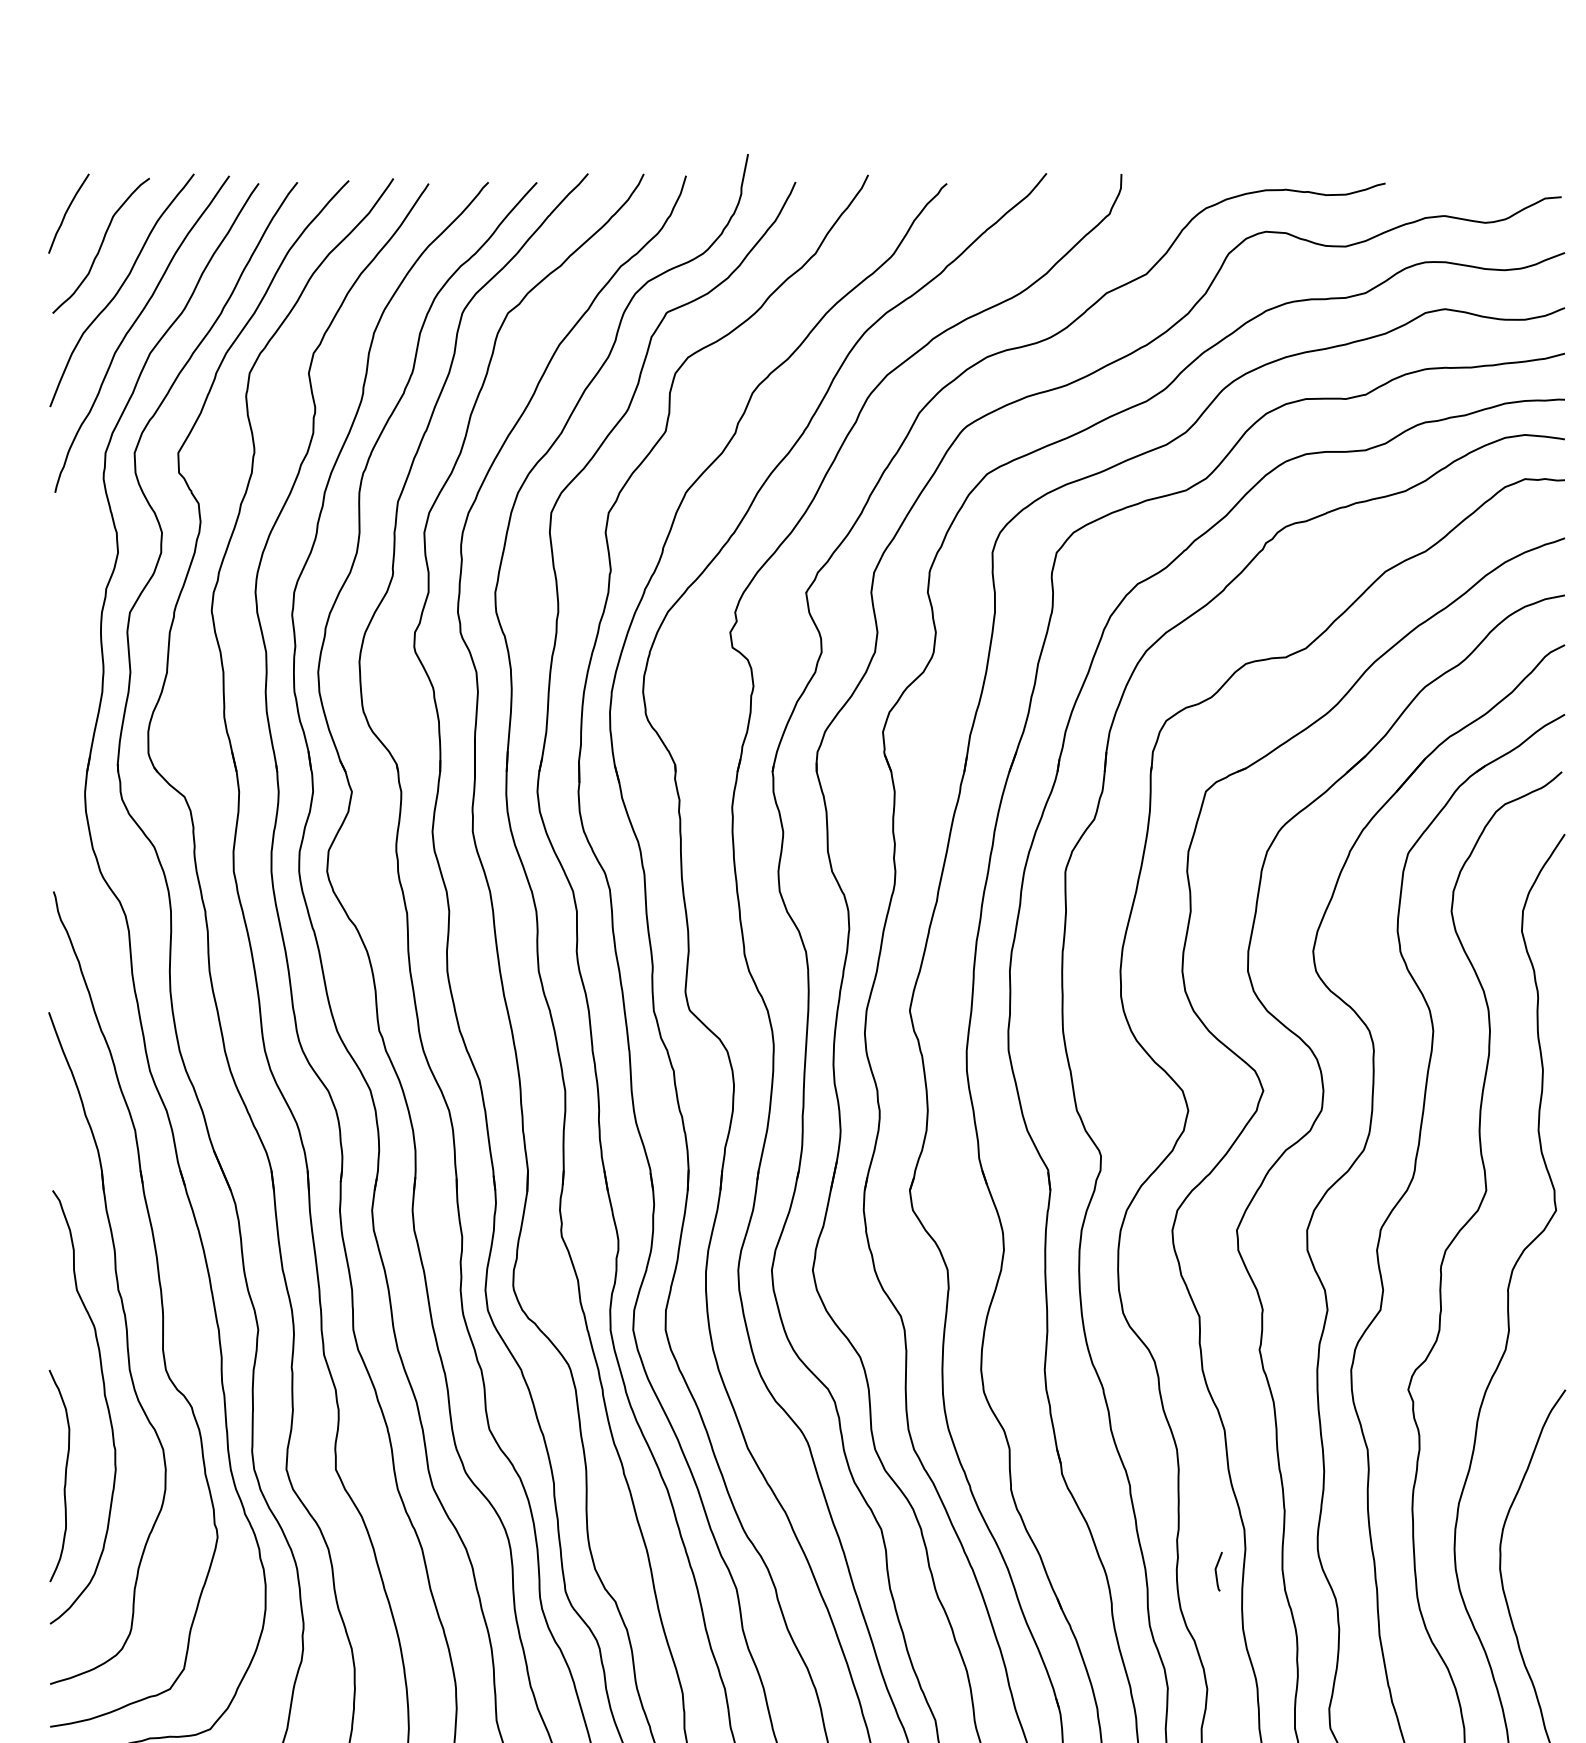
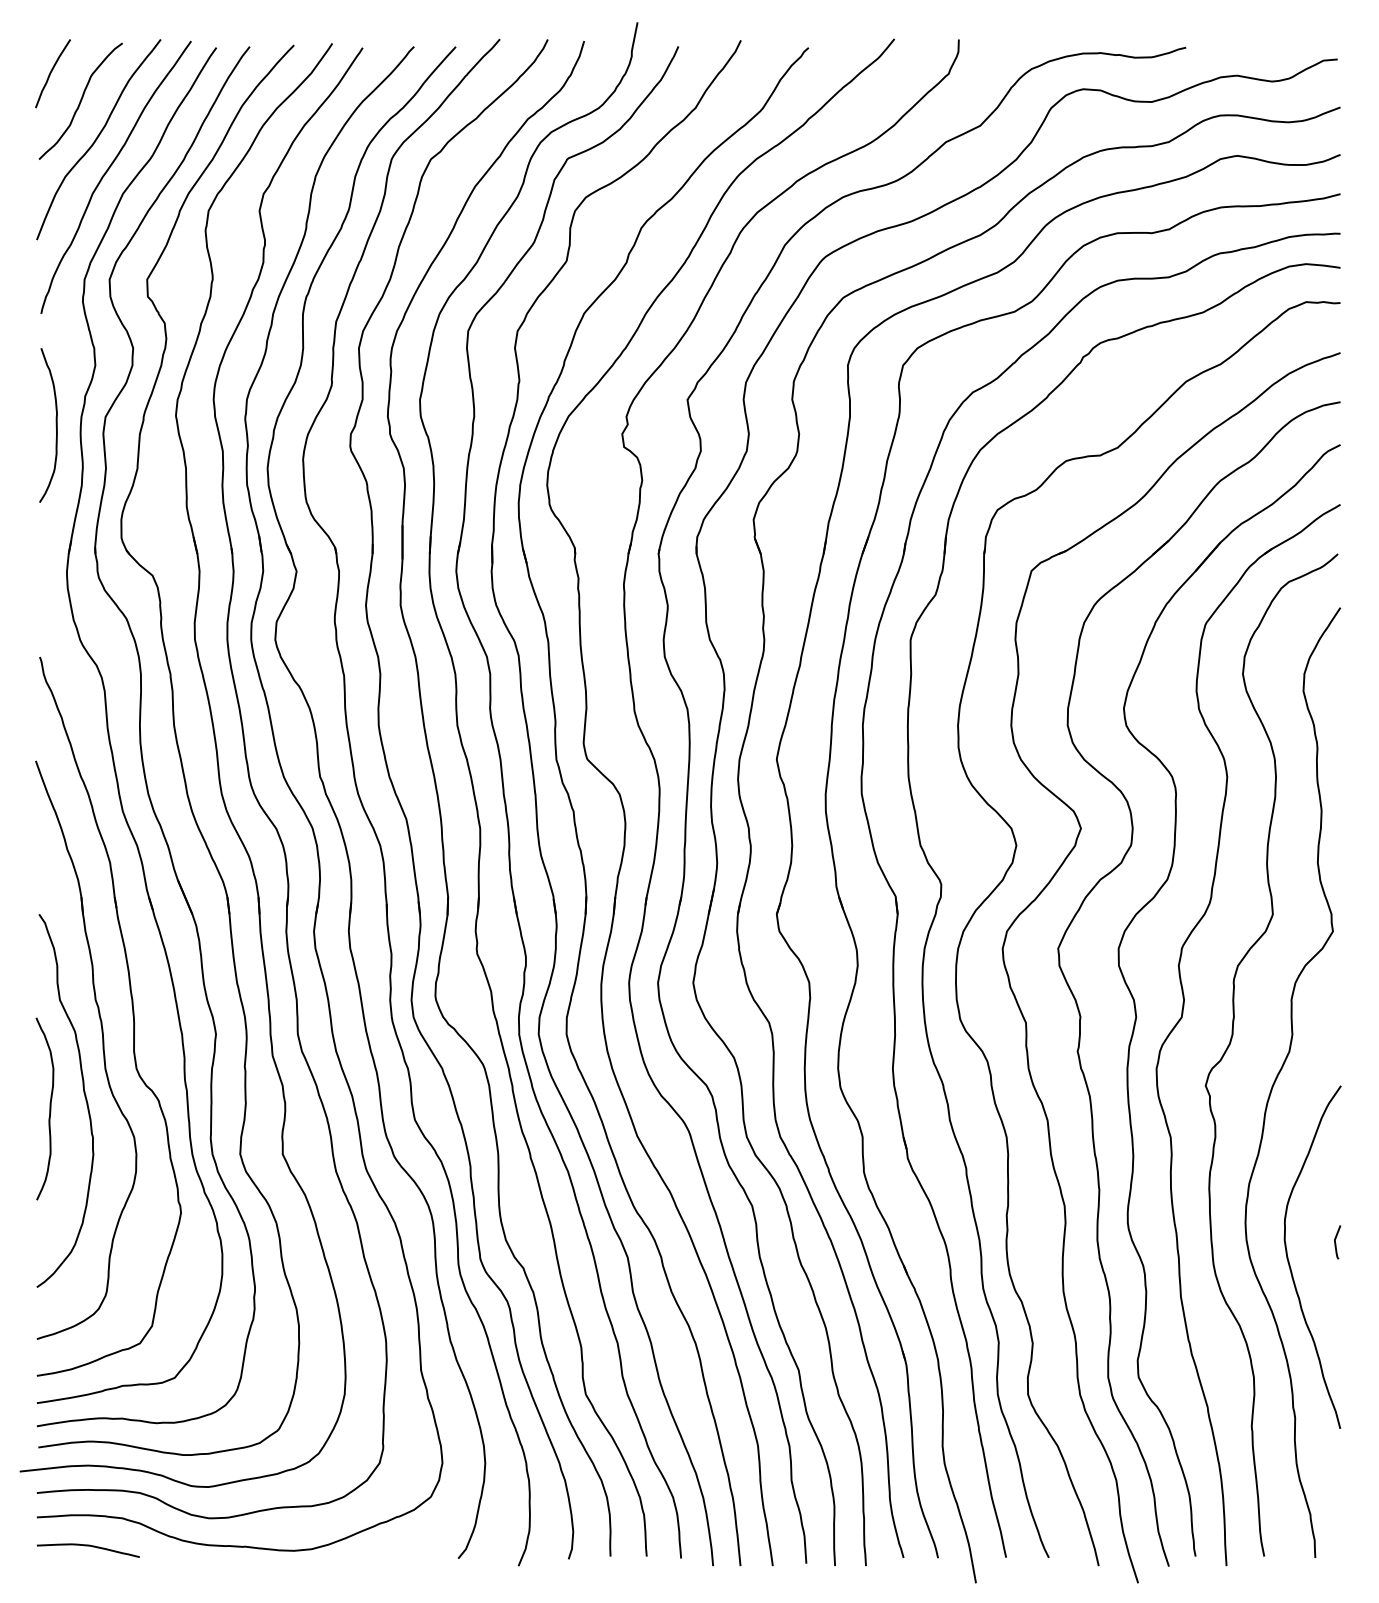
curve: (71, 622) -> (55, 425), added
curve: (64, 1475) -> (49, 1108), moved
line: (1217, 1573) -> (1336, 1243), moved

